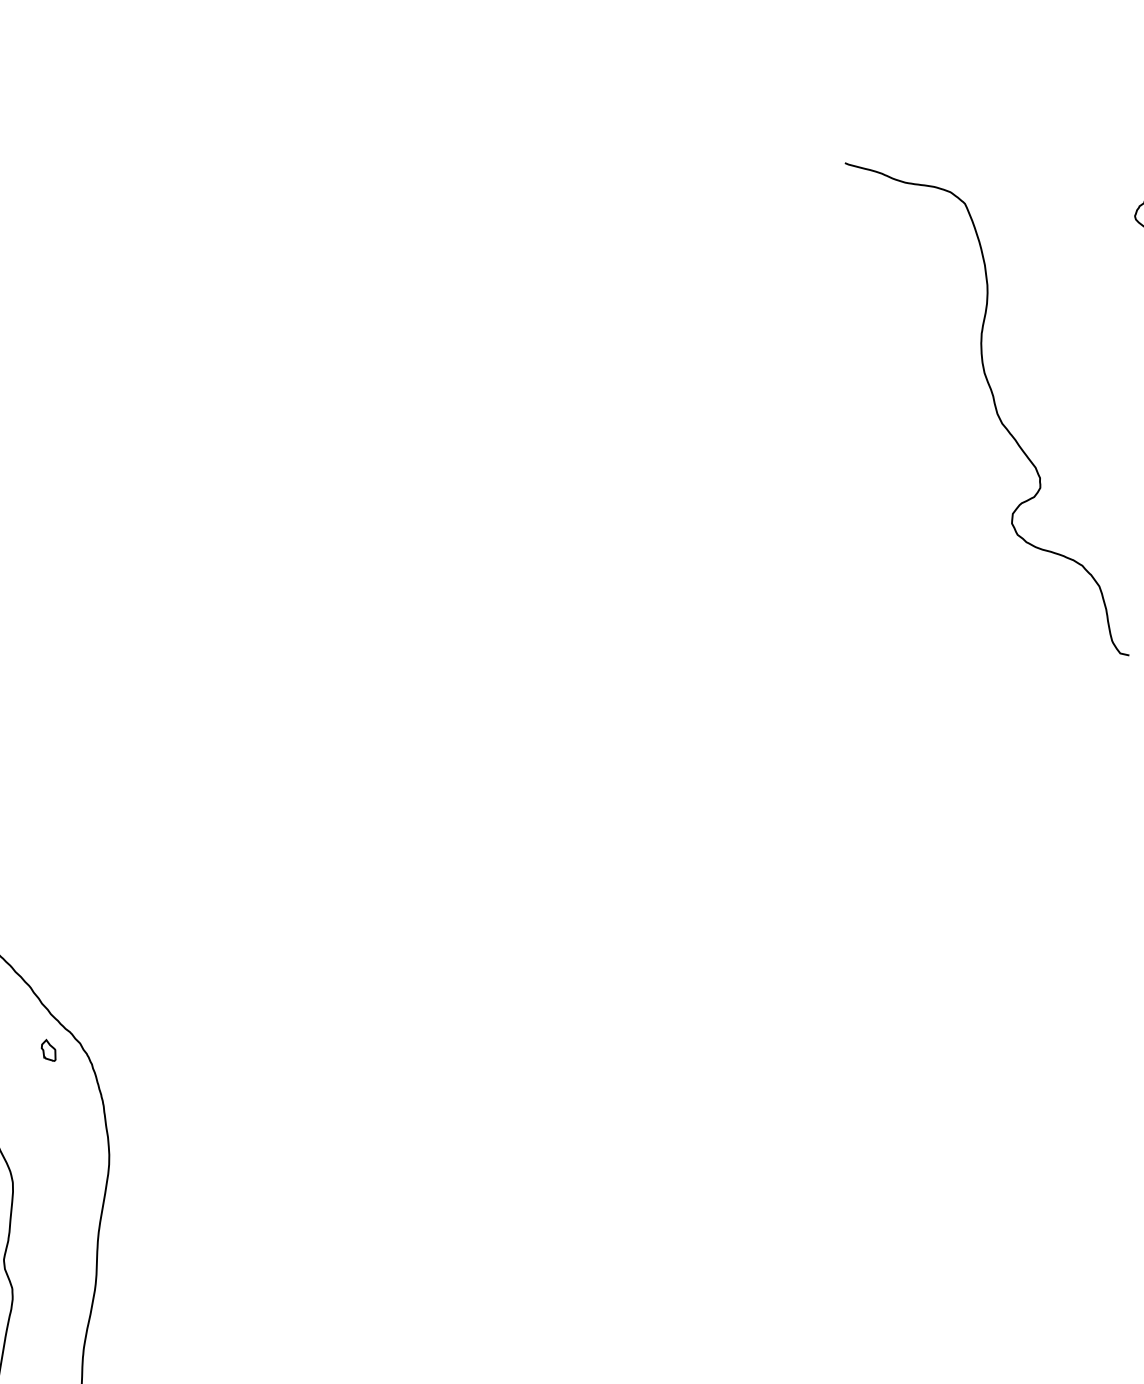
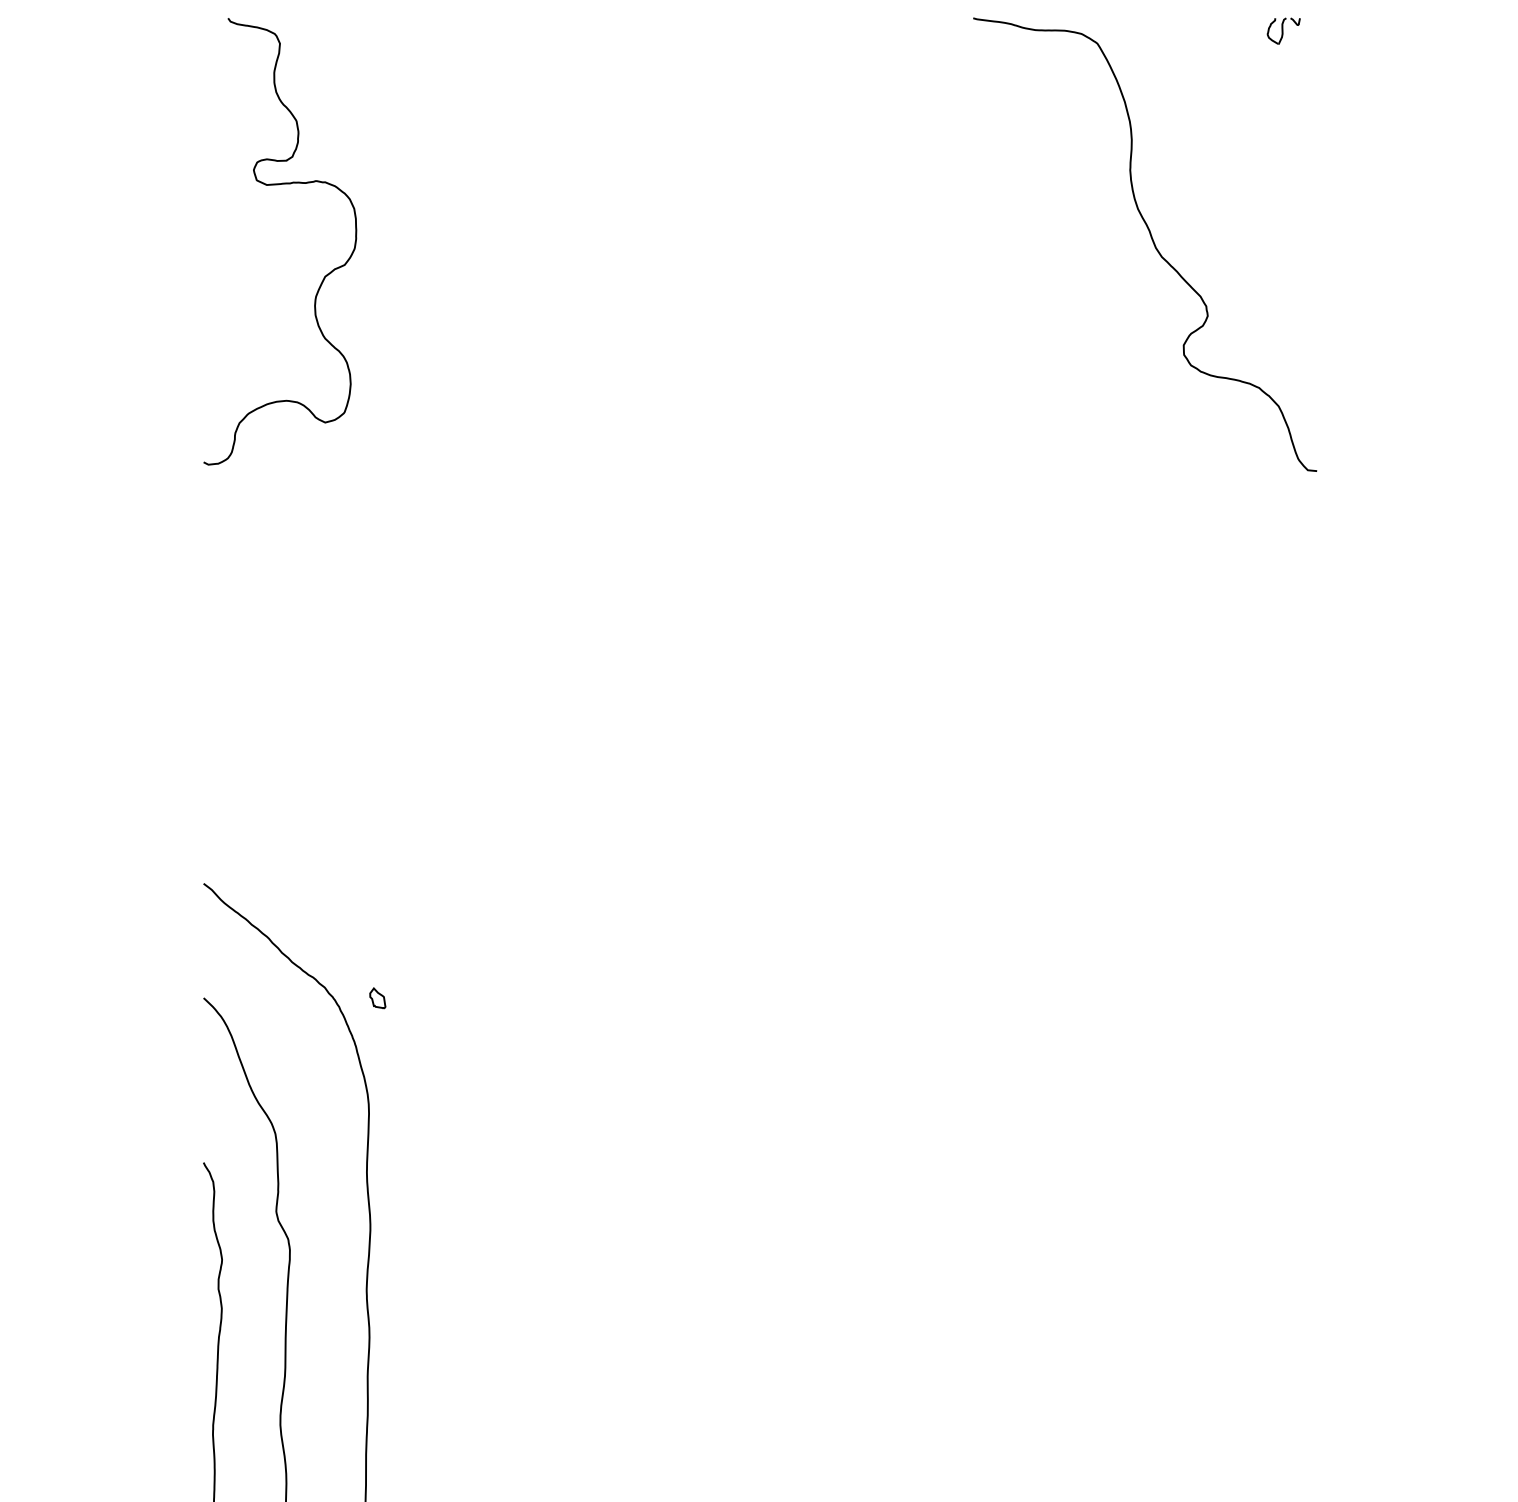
curve: (134, 241) -> (278, 185), added
part: (48, 1050) -> (377, 998), moved

